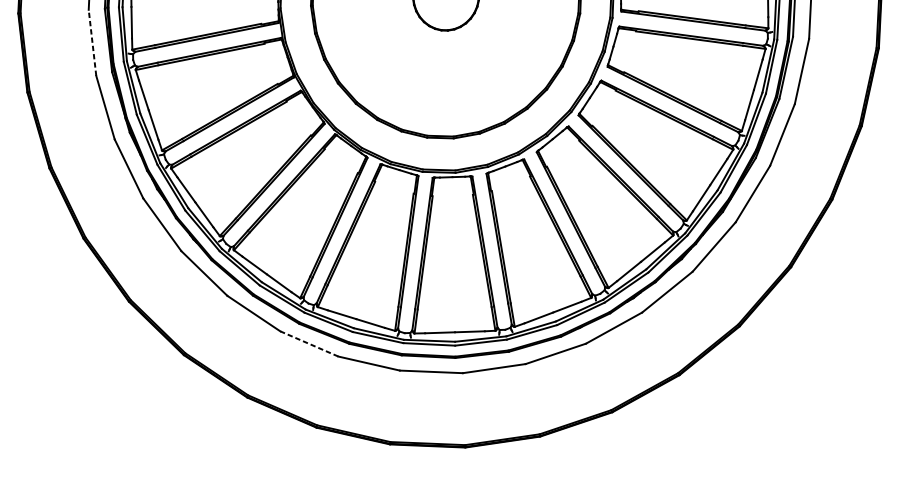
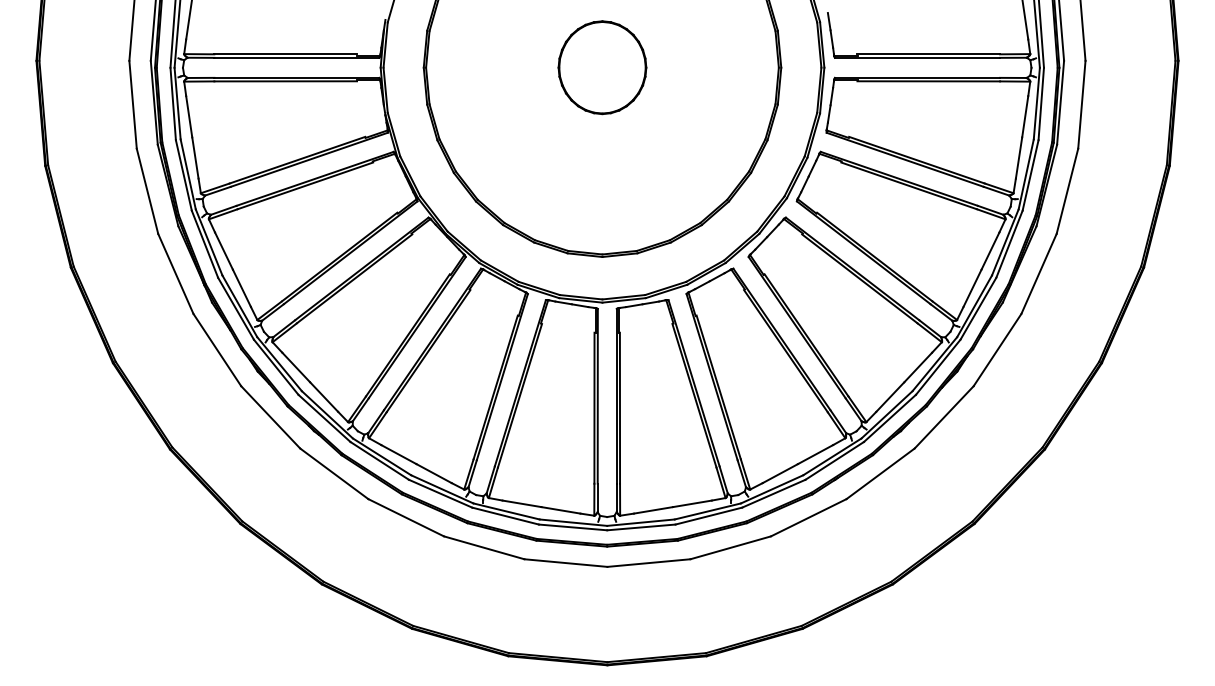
line: (92, 42) -> (147, 191), dashed -> solid
line: (309, 343) -> (484, 547), dashed -> solid

